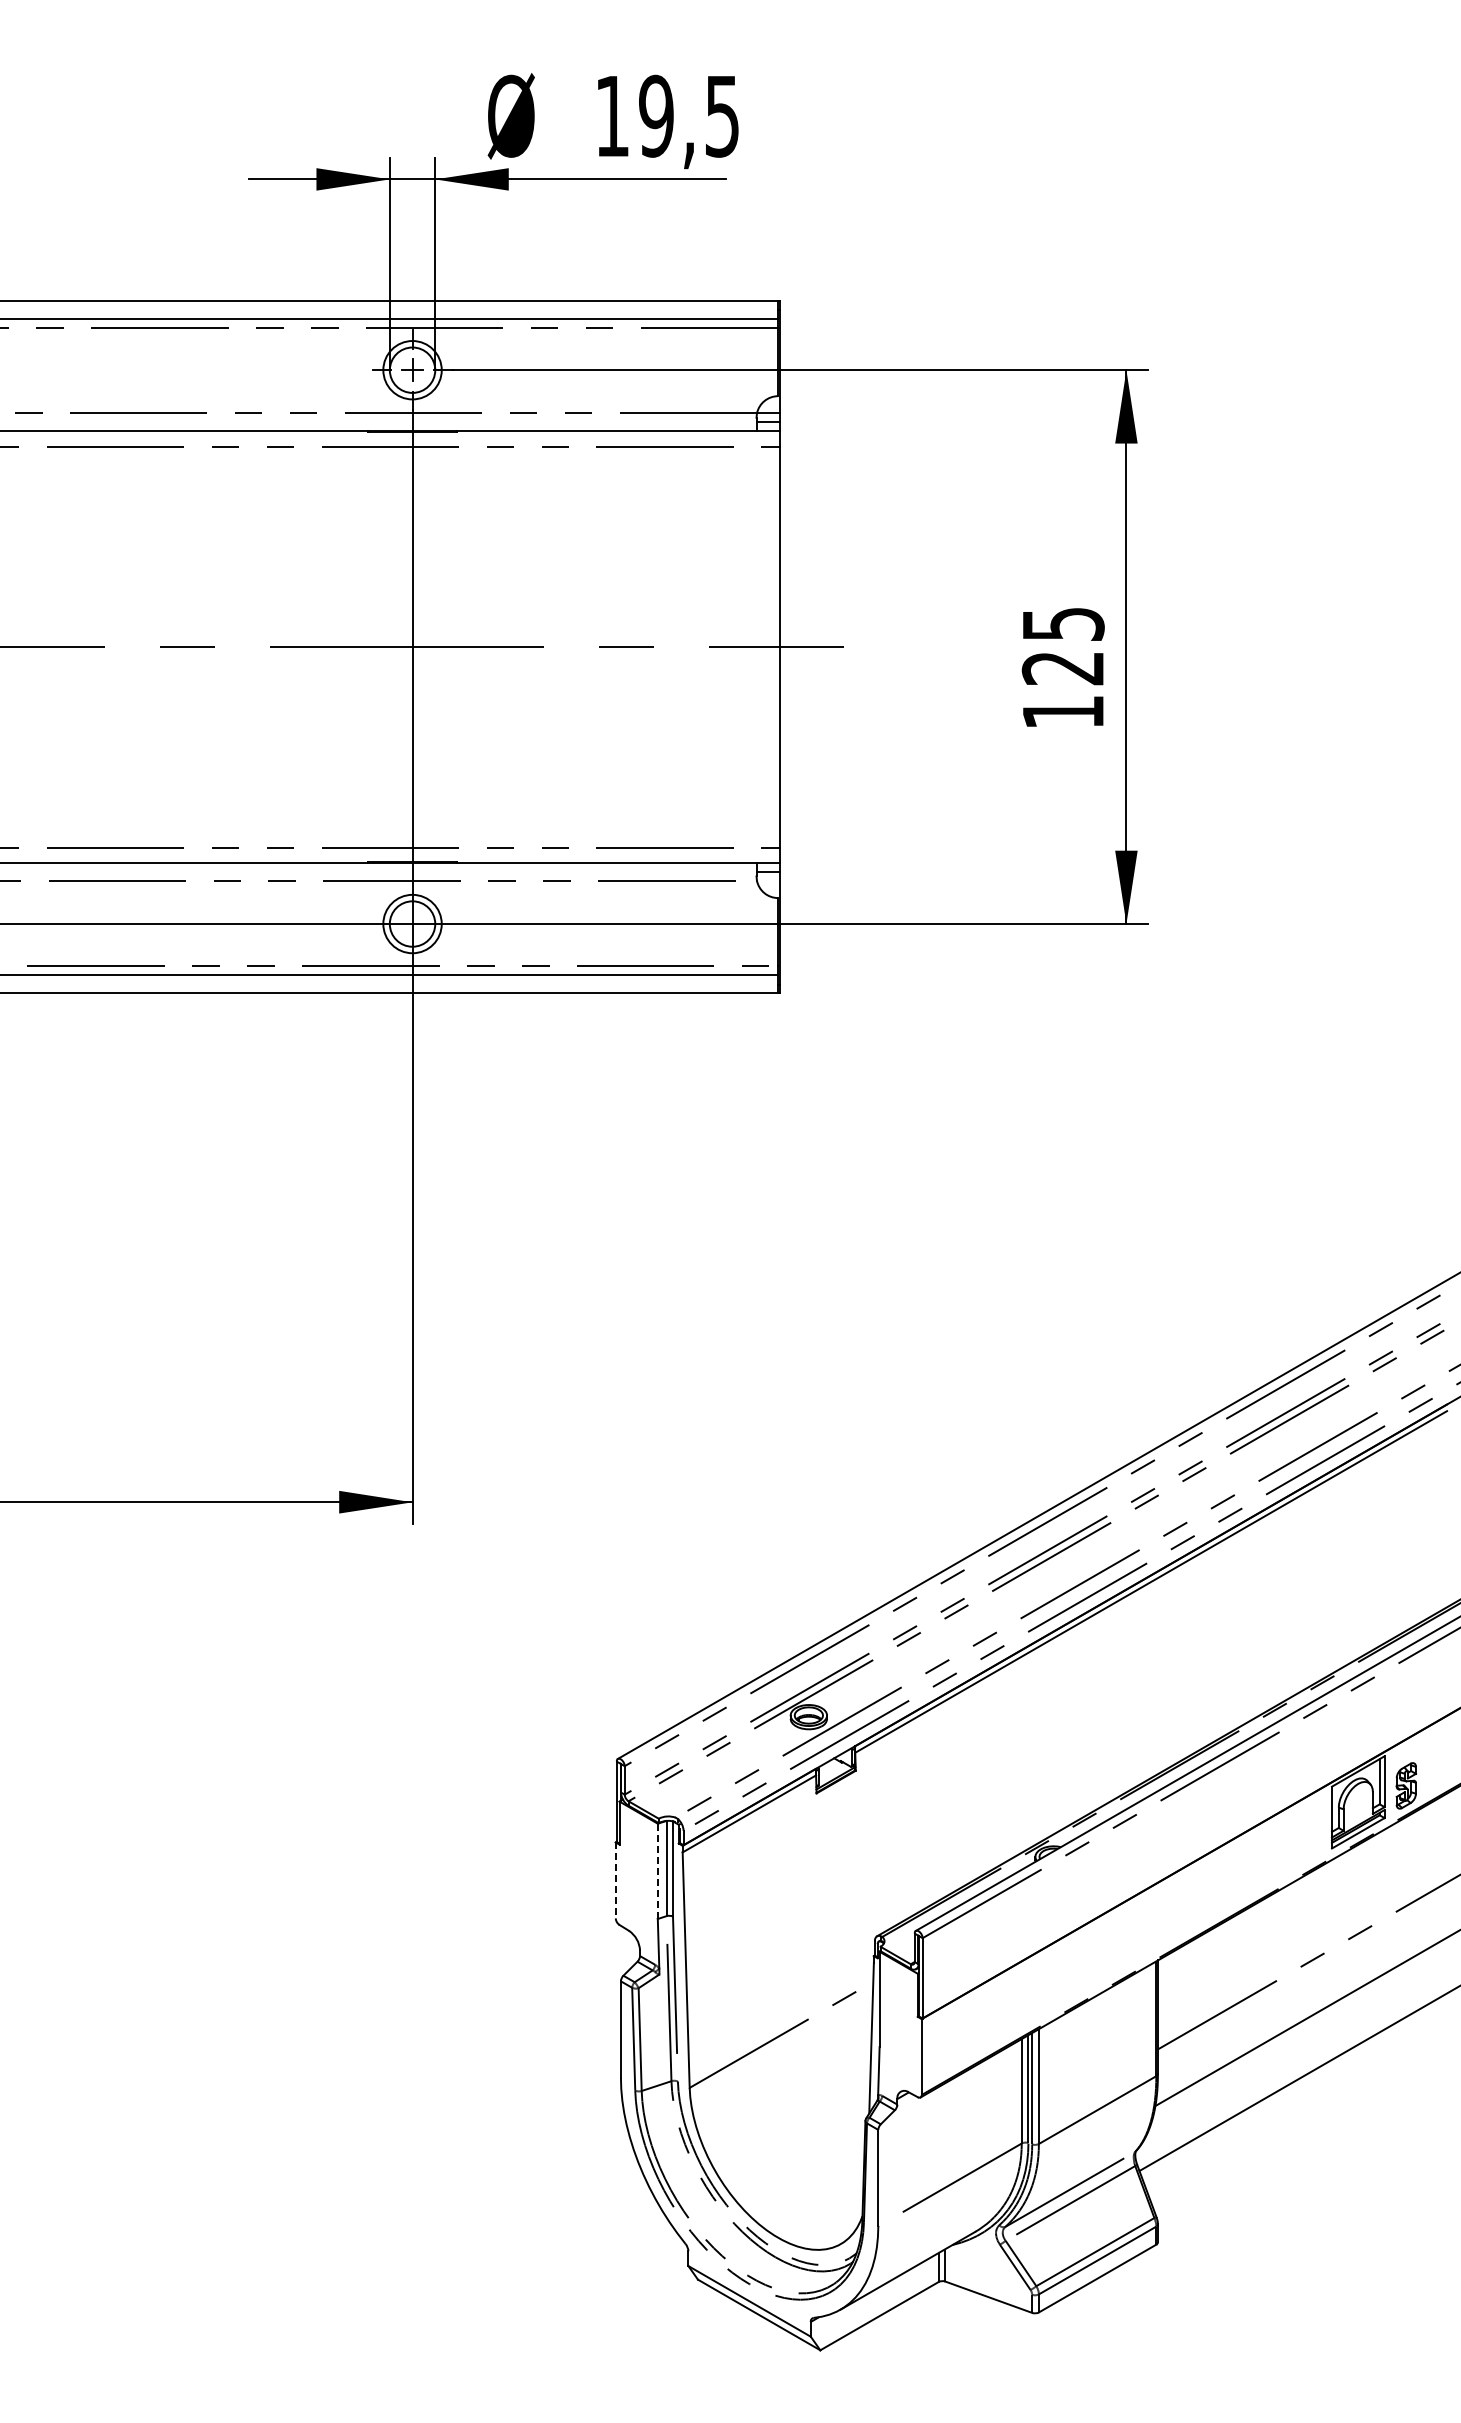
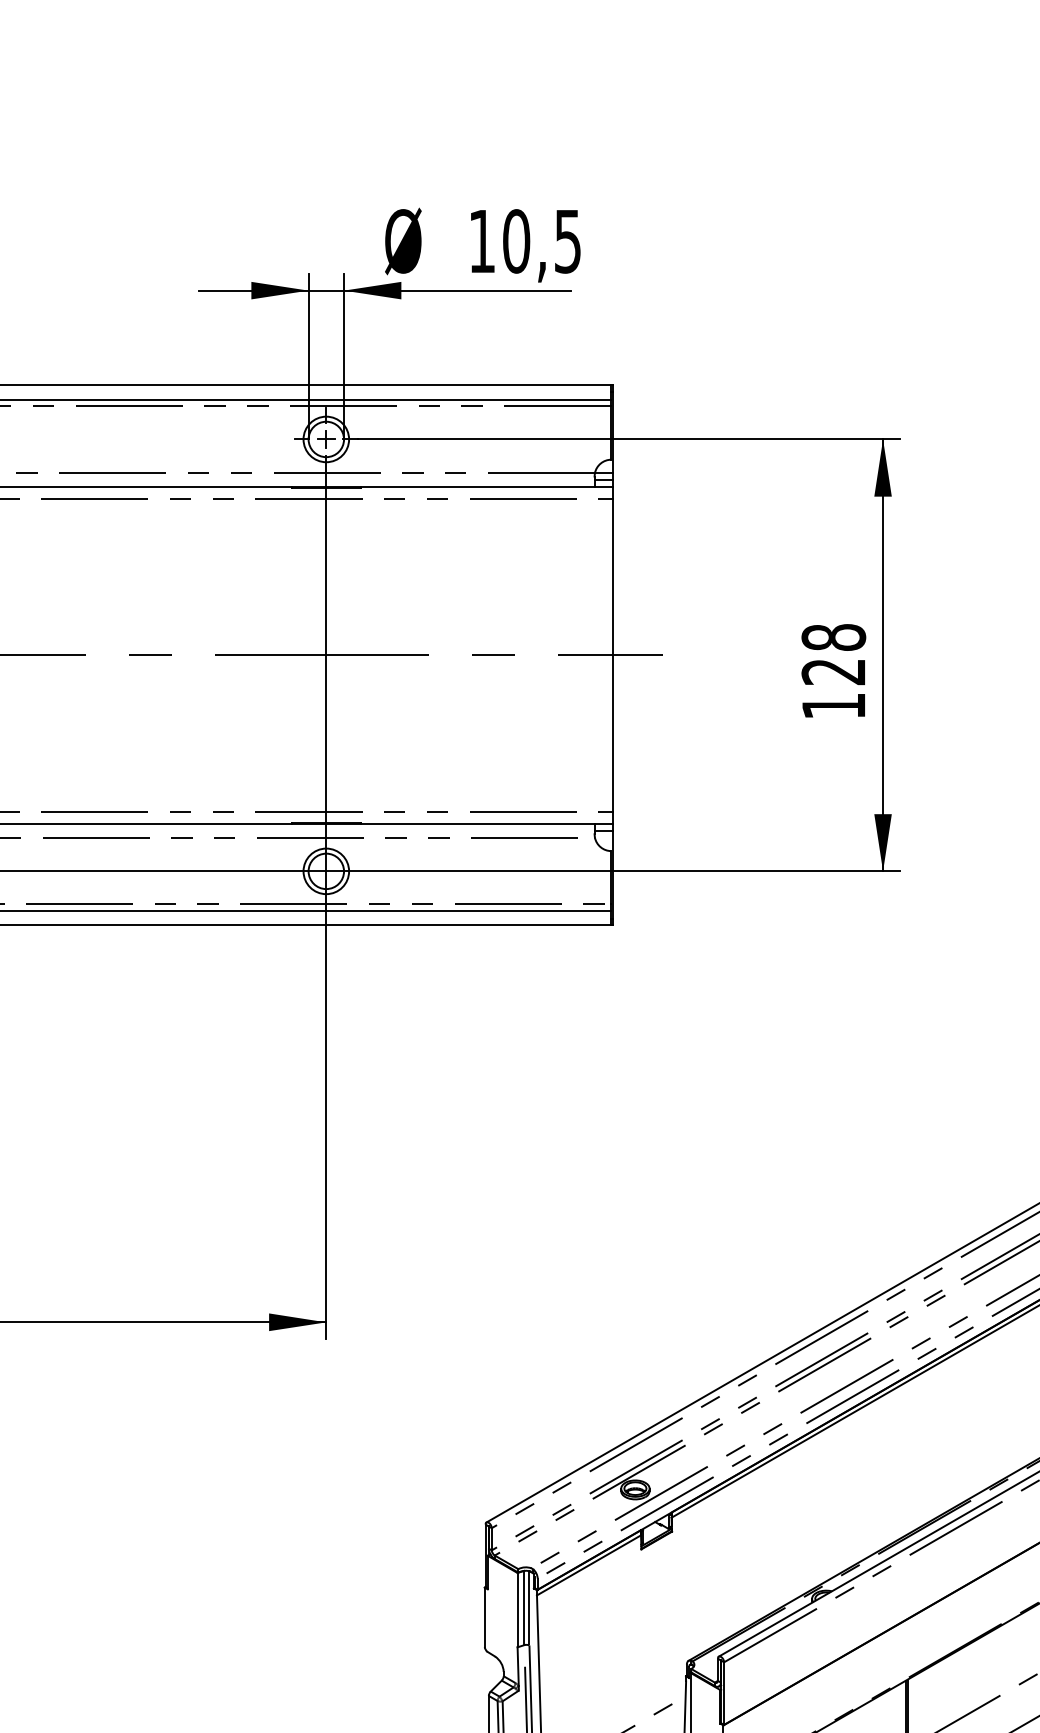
text: (656, 115) -> (516, 240), 19,5 -> 10,5
text: (1062, 624) -> (833, 637), 125 -> 128
line: (657, 1871) -> (517, 1610), dashed -> solid
line: (615, 1880) -> (484, 1617), dashed -> solid

